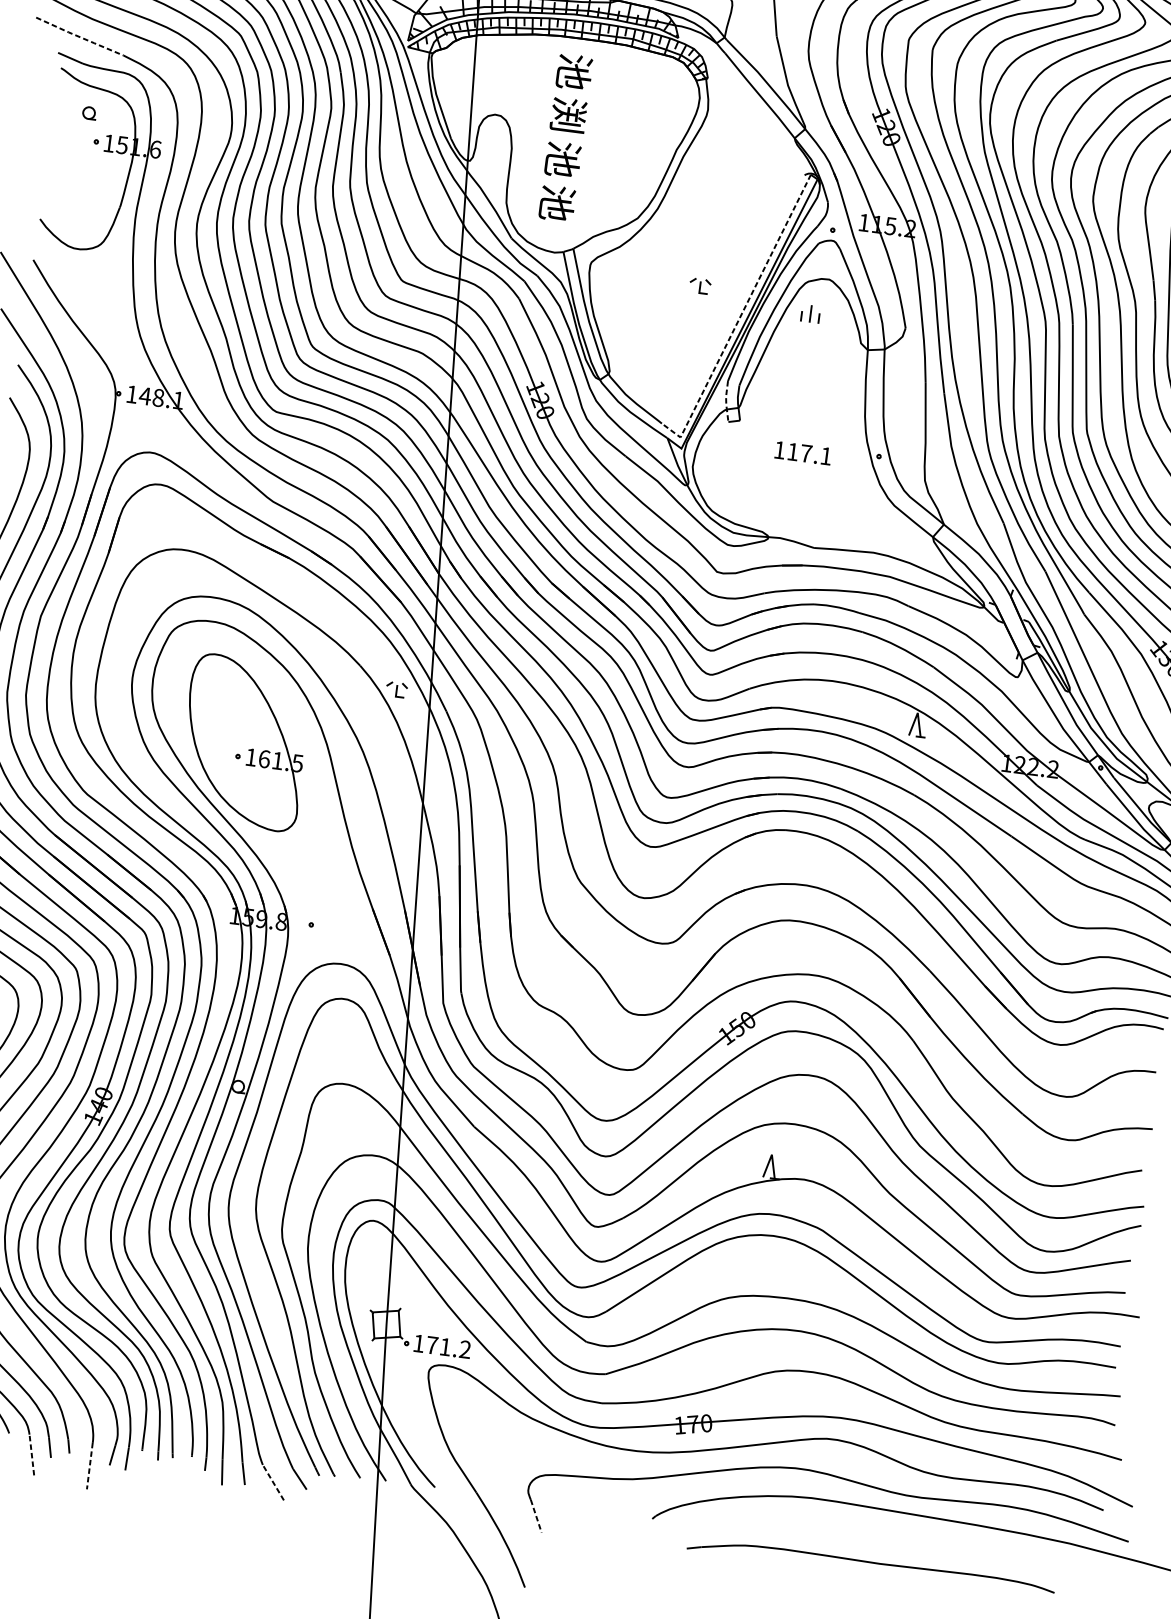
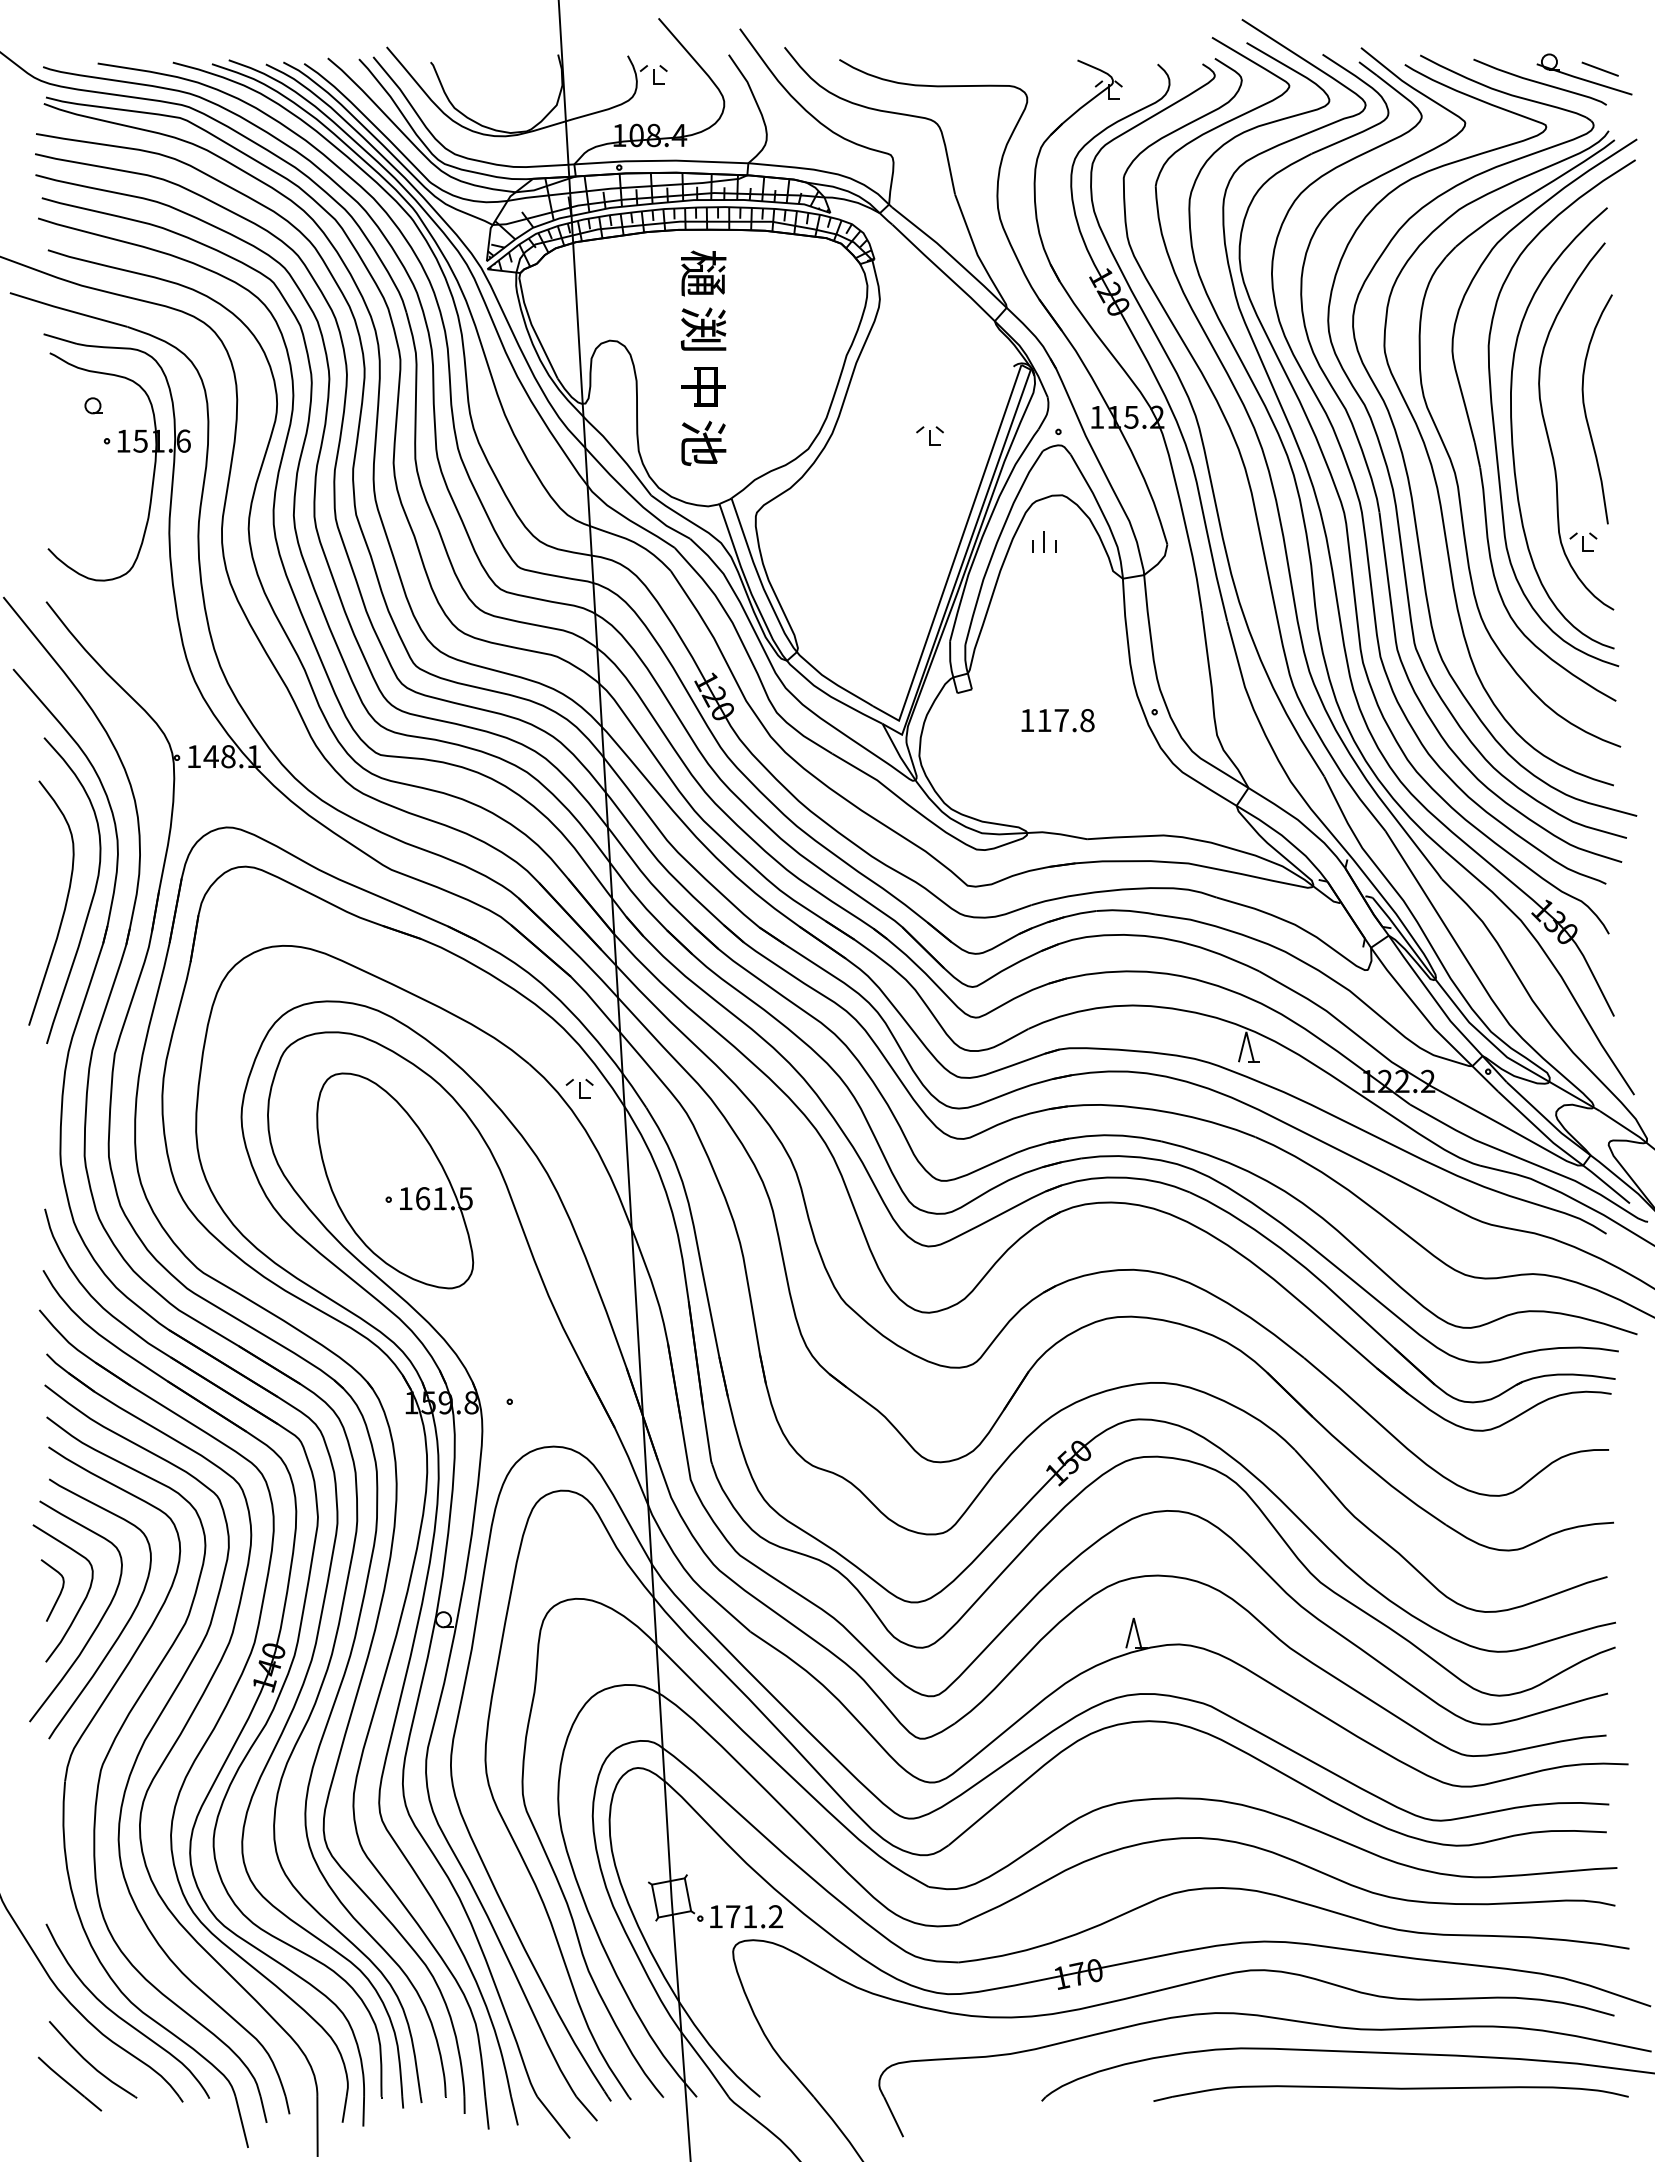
line: (79, 36) -> (68, 310), dashed -> solid
text: (574, 72) -> (703, 273), 池 -> 樋
text: (562, 159) -> (703, 386), 池 -> 中
part: (699, 285) -> (929, 435), moved
line: (740, 316) -> (955, 557), dashed -> solid
line: (726, 401) -> (951, 667), dashed -> solid
text: (826, 456) -> (1087, 720), 117.1 -> 117.8
line: (31, 1454) -> (241, 2121), dashed -> solid
line: (89, 1466) -> (317, 2127), dashed -> solid
line: (273, 1482) -> (553, 2117), dashed -> solid
line: (536, 1516) -> (893, 2117), dashed -> solid
part: (870, 1566) -> (1390, 2093), moved

